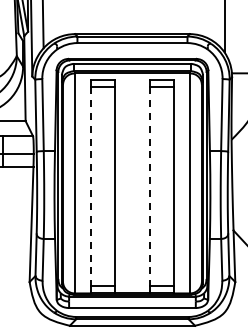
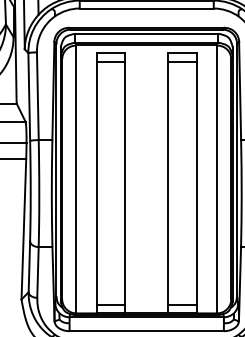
line: (91, 186) -> (96, 183), dashed -> solid
line: (150, 186) -> (168, 183), dashed -> solid

